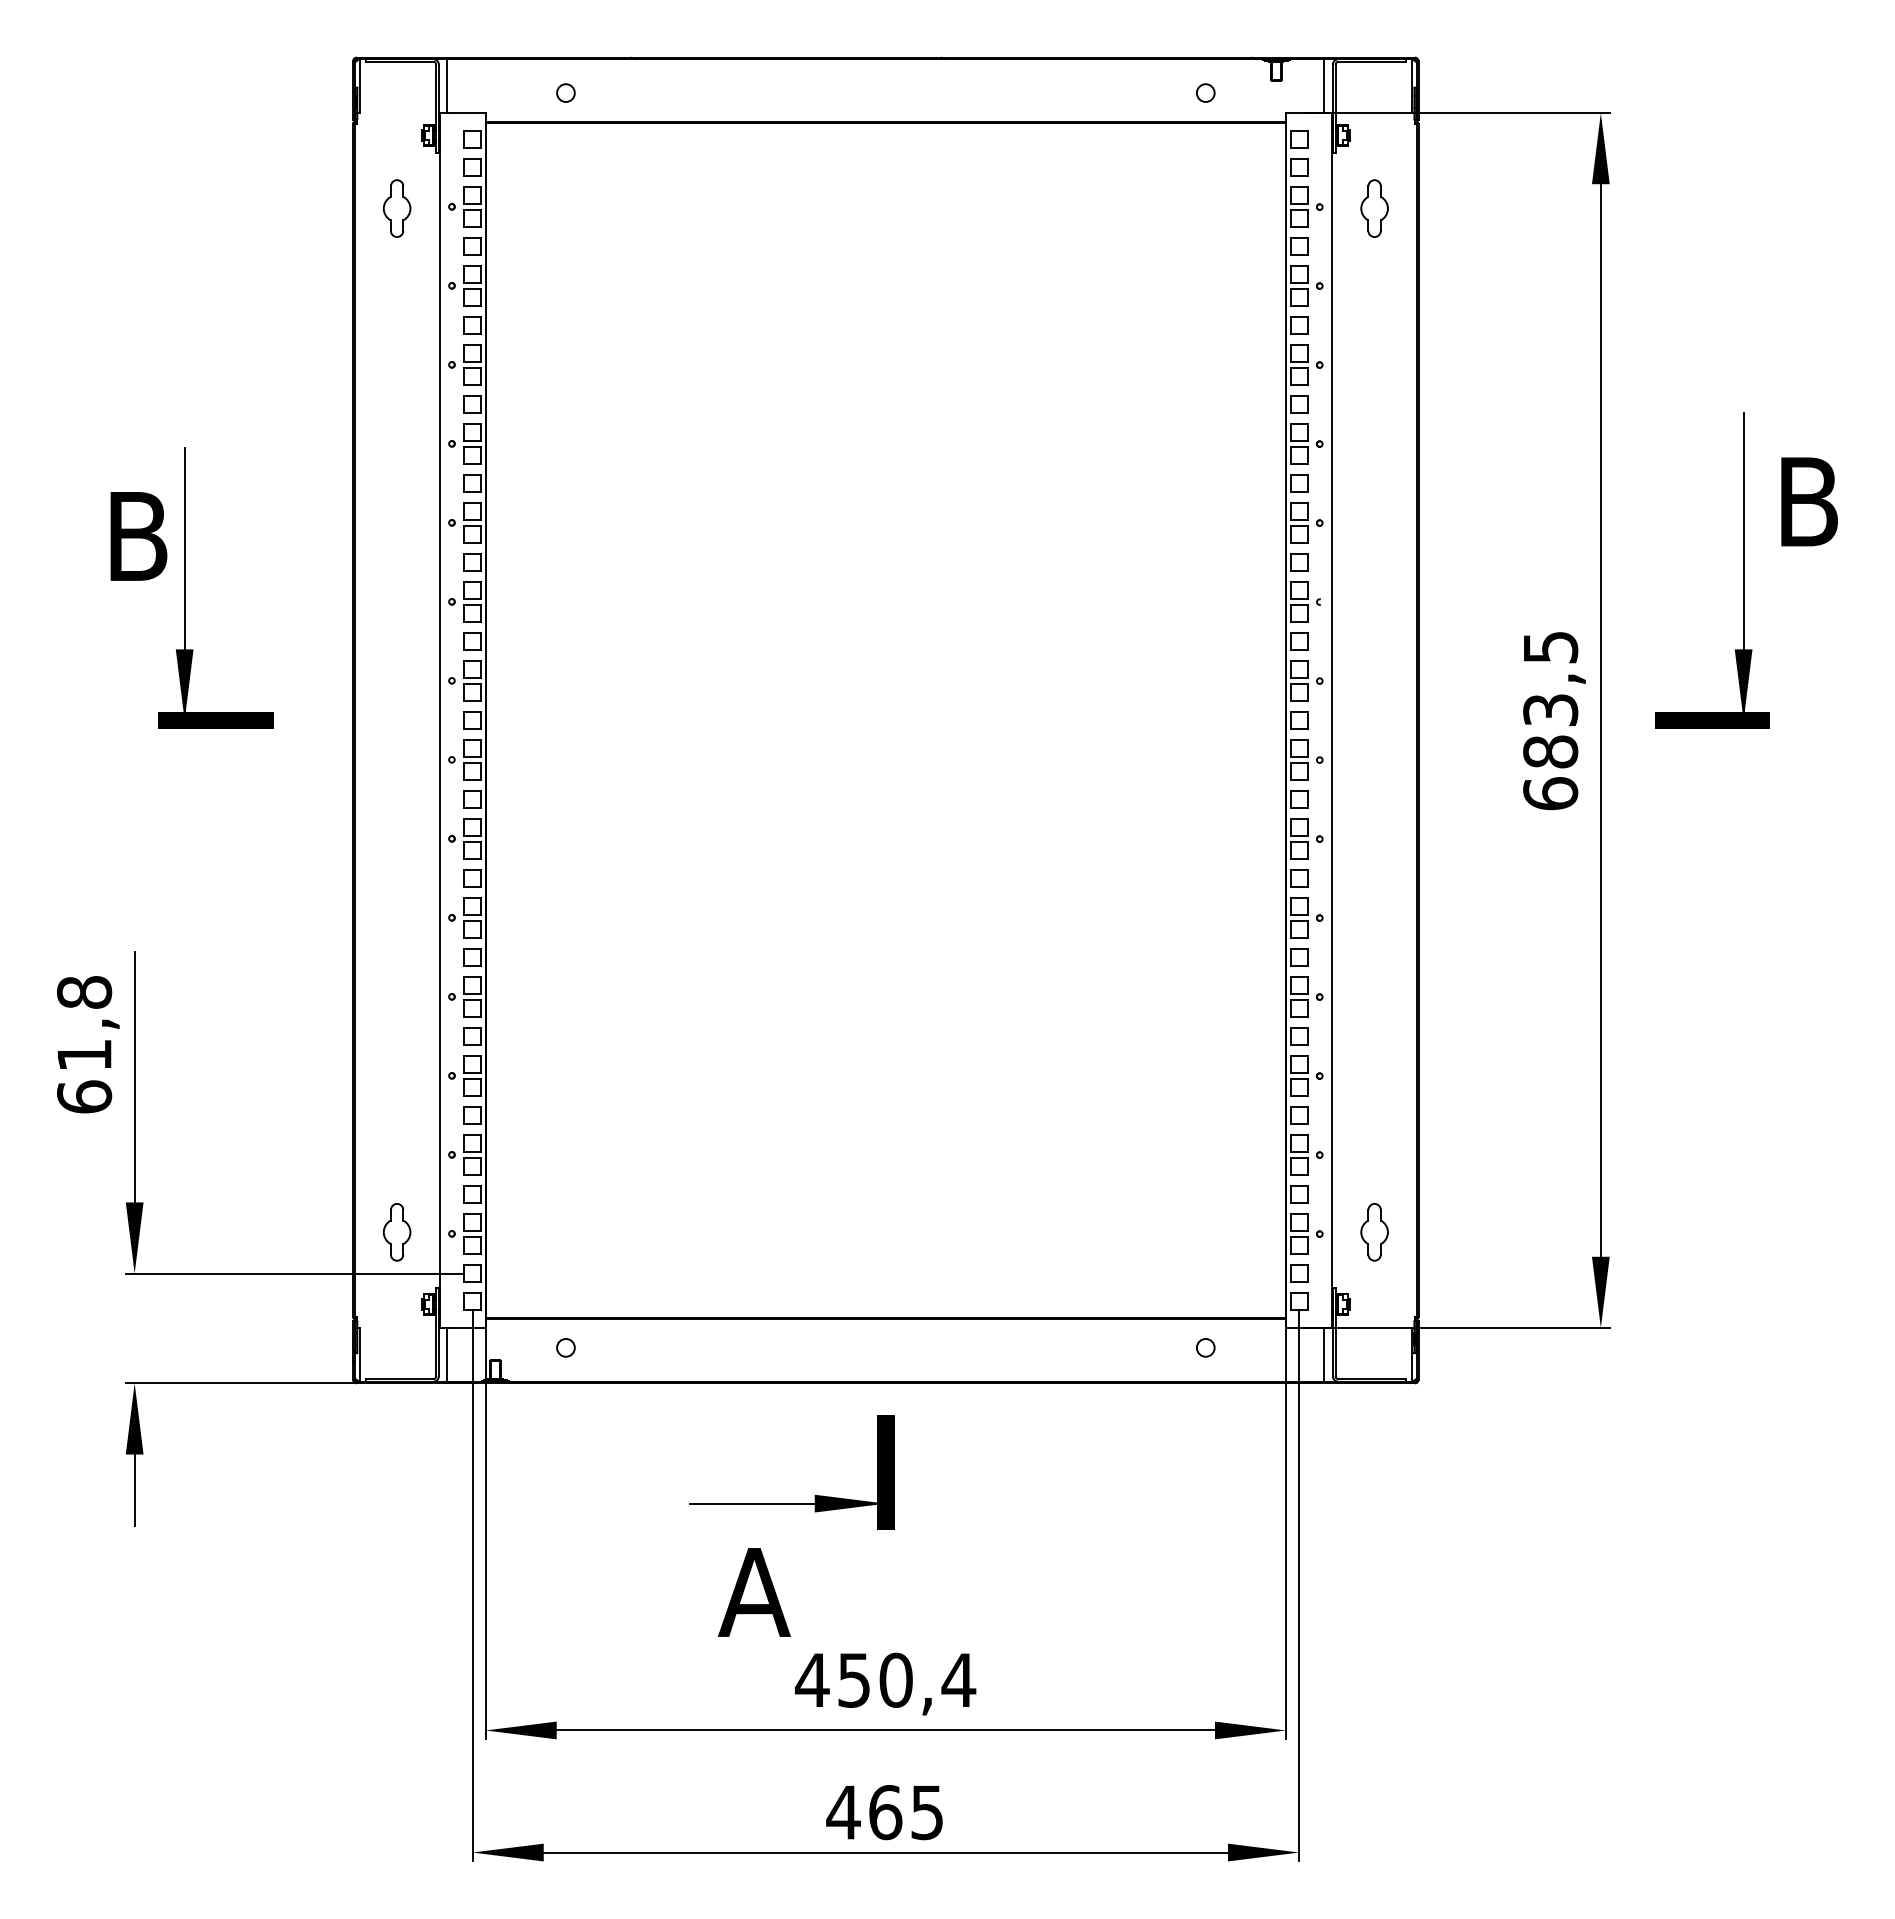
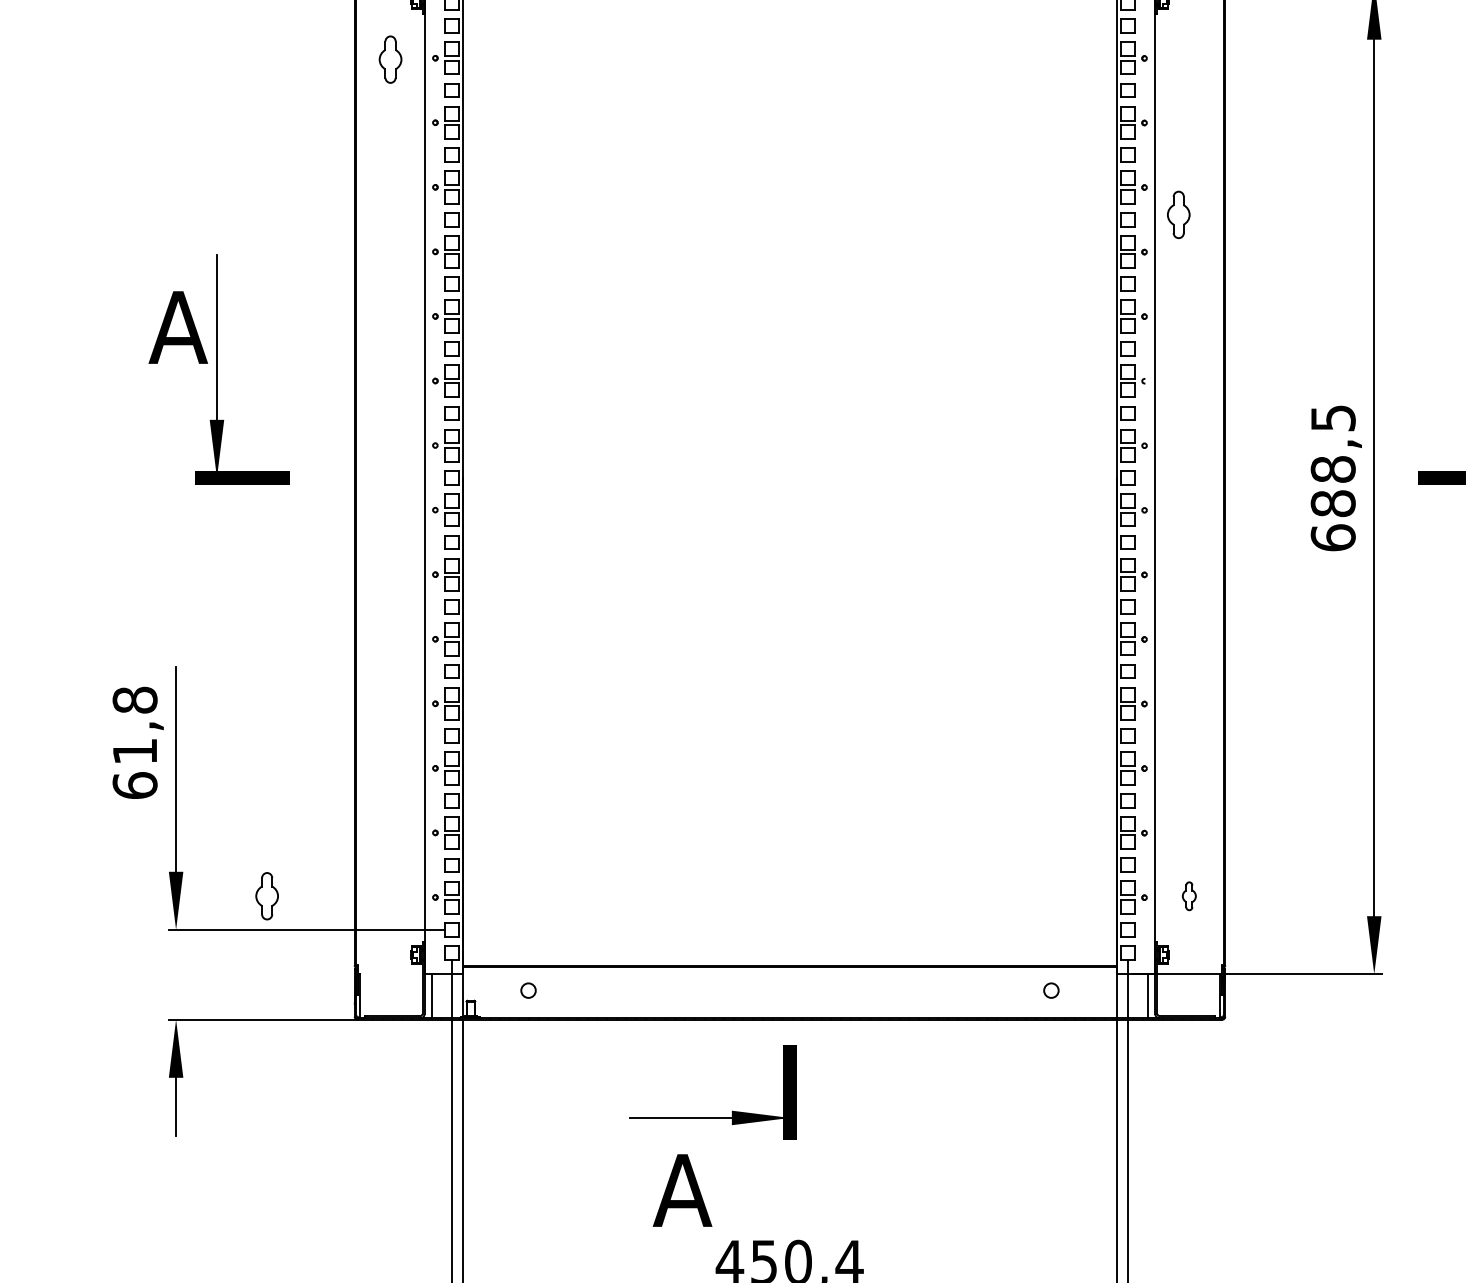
part: (1374, 208) -> (1178, 214), moved
text: (136, 536) -> (177, 327), B -> A
text: (1550, 709) -> (1333, 468), 683,5 -> 688,5
part: (396, 1232) -> (266, 896), moved
part: (1374, 1232) -> (1189, 896), size x0.6

